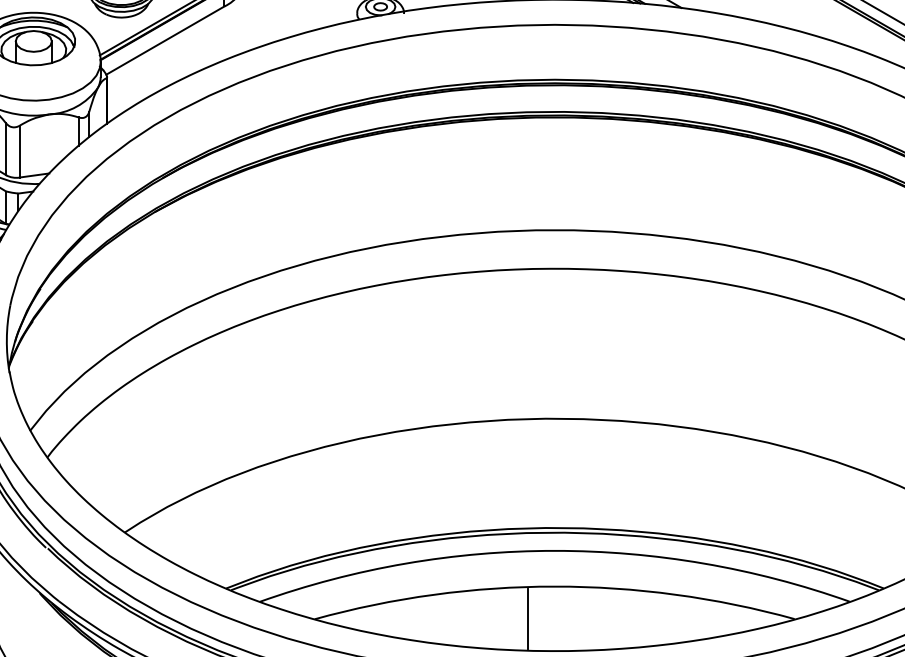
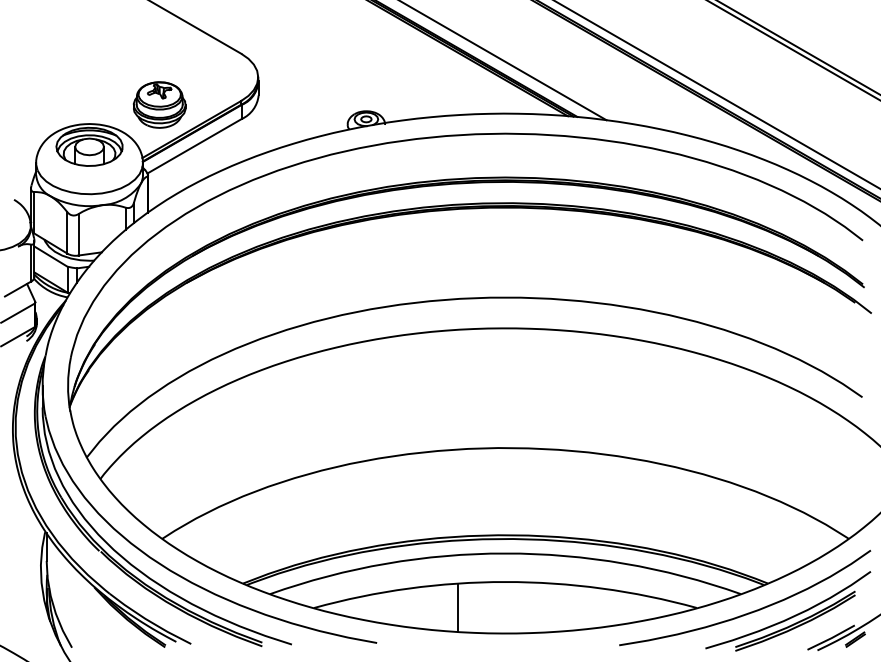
line: (527, 618) -> (457, 607), moved

